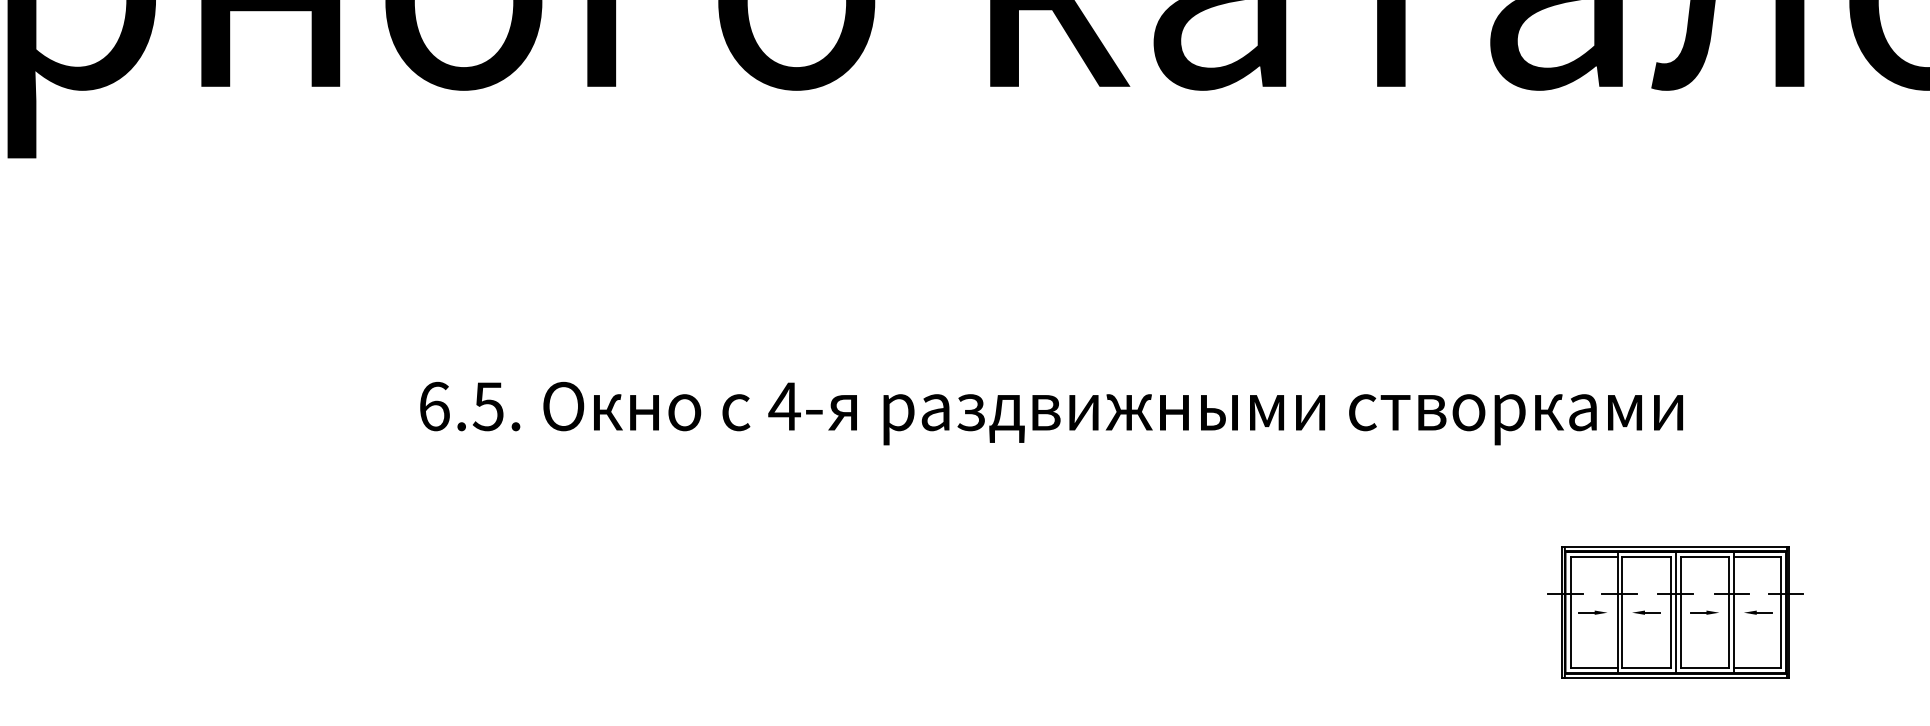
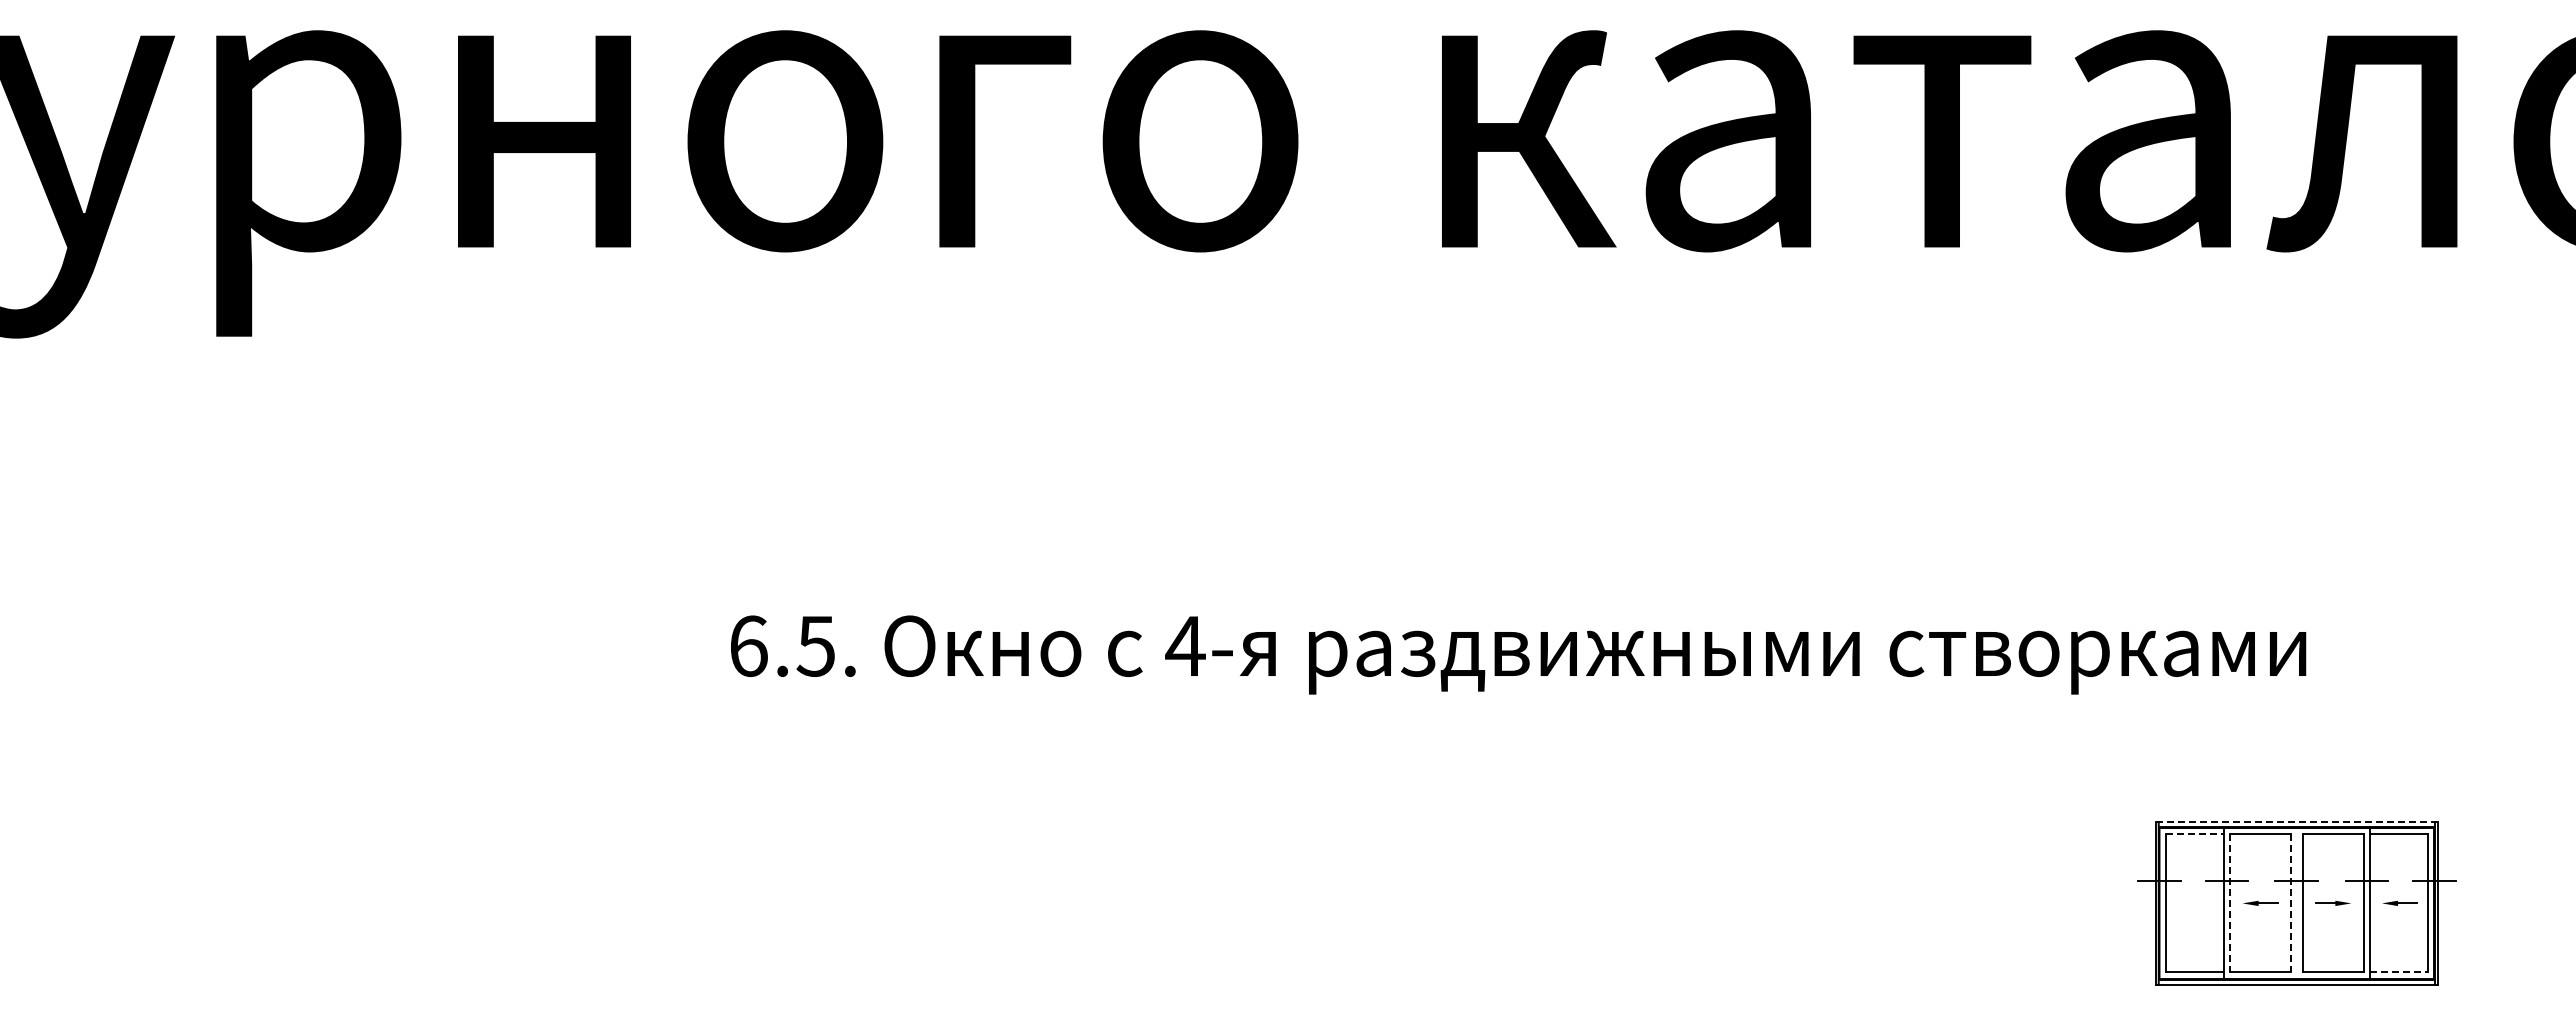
line: (1676, 547) -> (2297, 821), solid -> dashed
line: (1594, 557) -> (2195, 834), solid -> dashed
part: (1592, 611) -> (2193, 902), removed
line: (1622, 612) -> (2230, 903), solid -> dashed
line: (1671, 612) -> (2291, 903), solid -> dashed
line: (1675, 612) -> (2296, 903), removed
line: (1757, 668) -> (2399, 972), solid -> dashed

